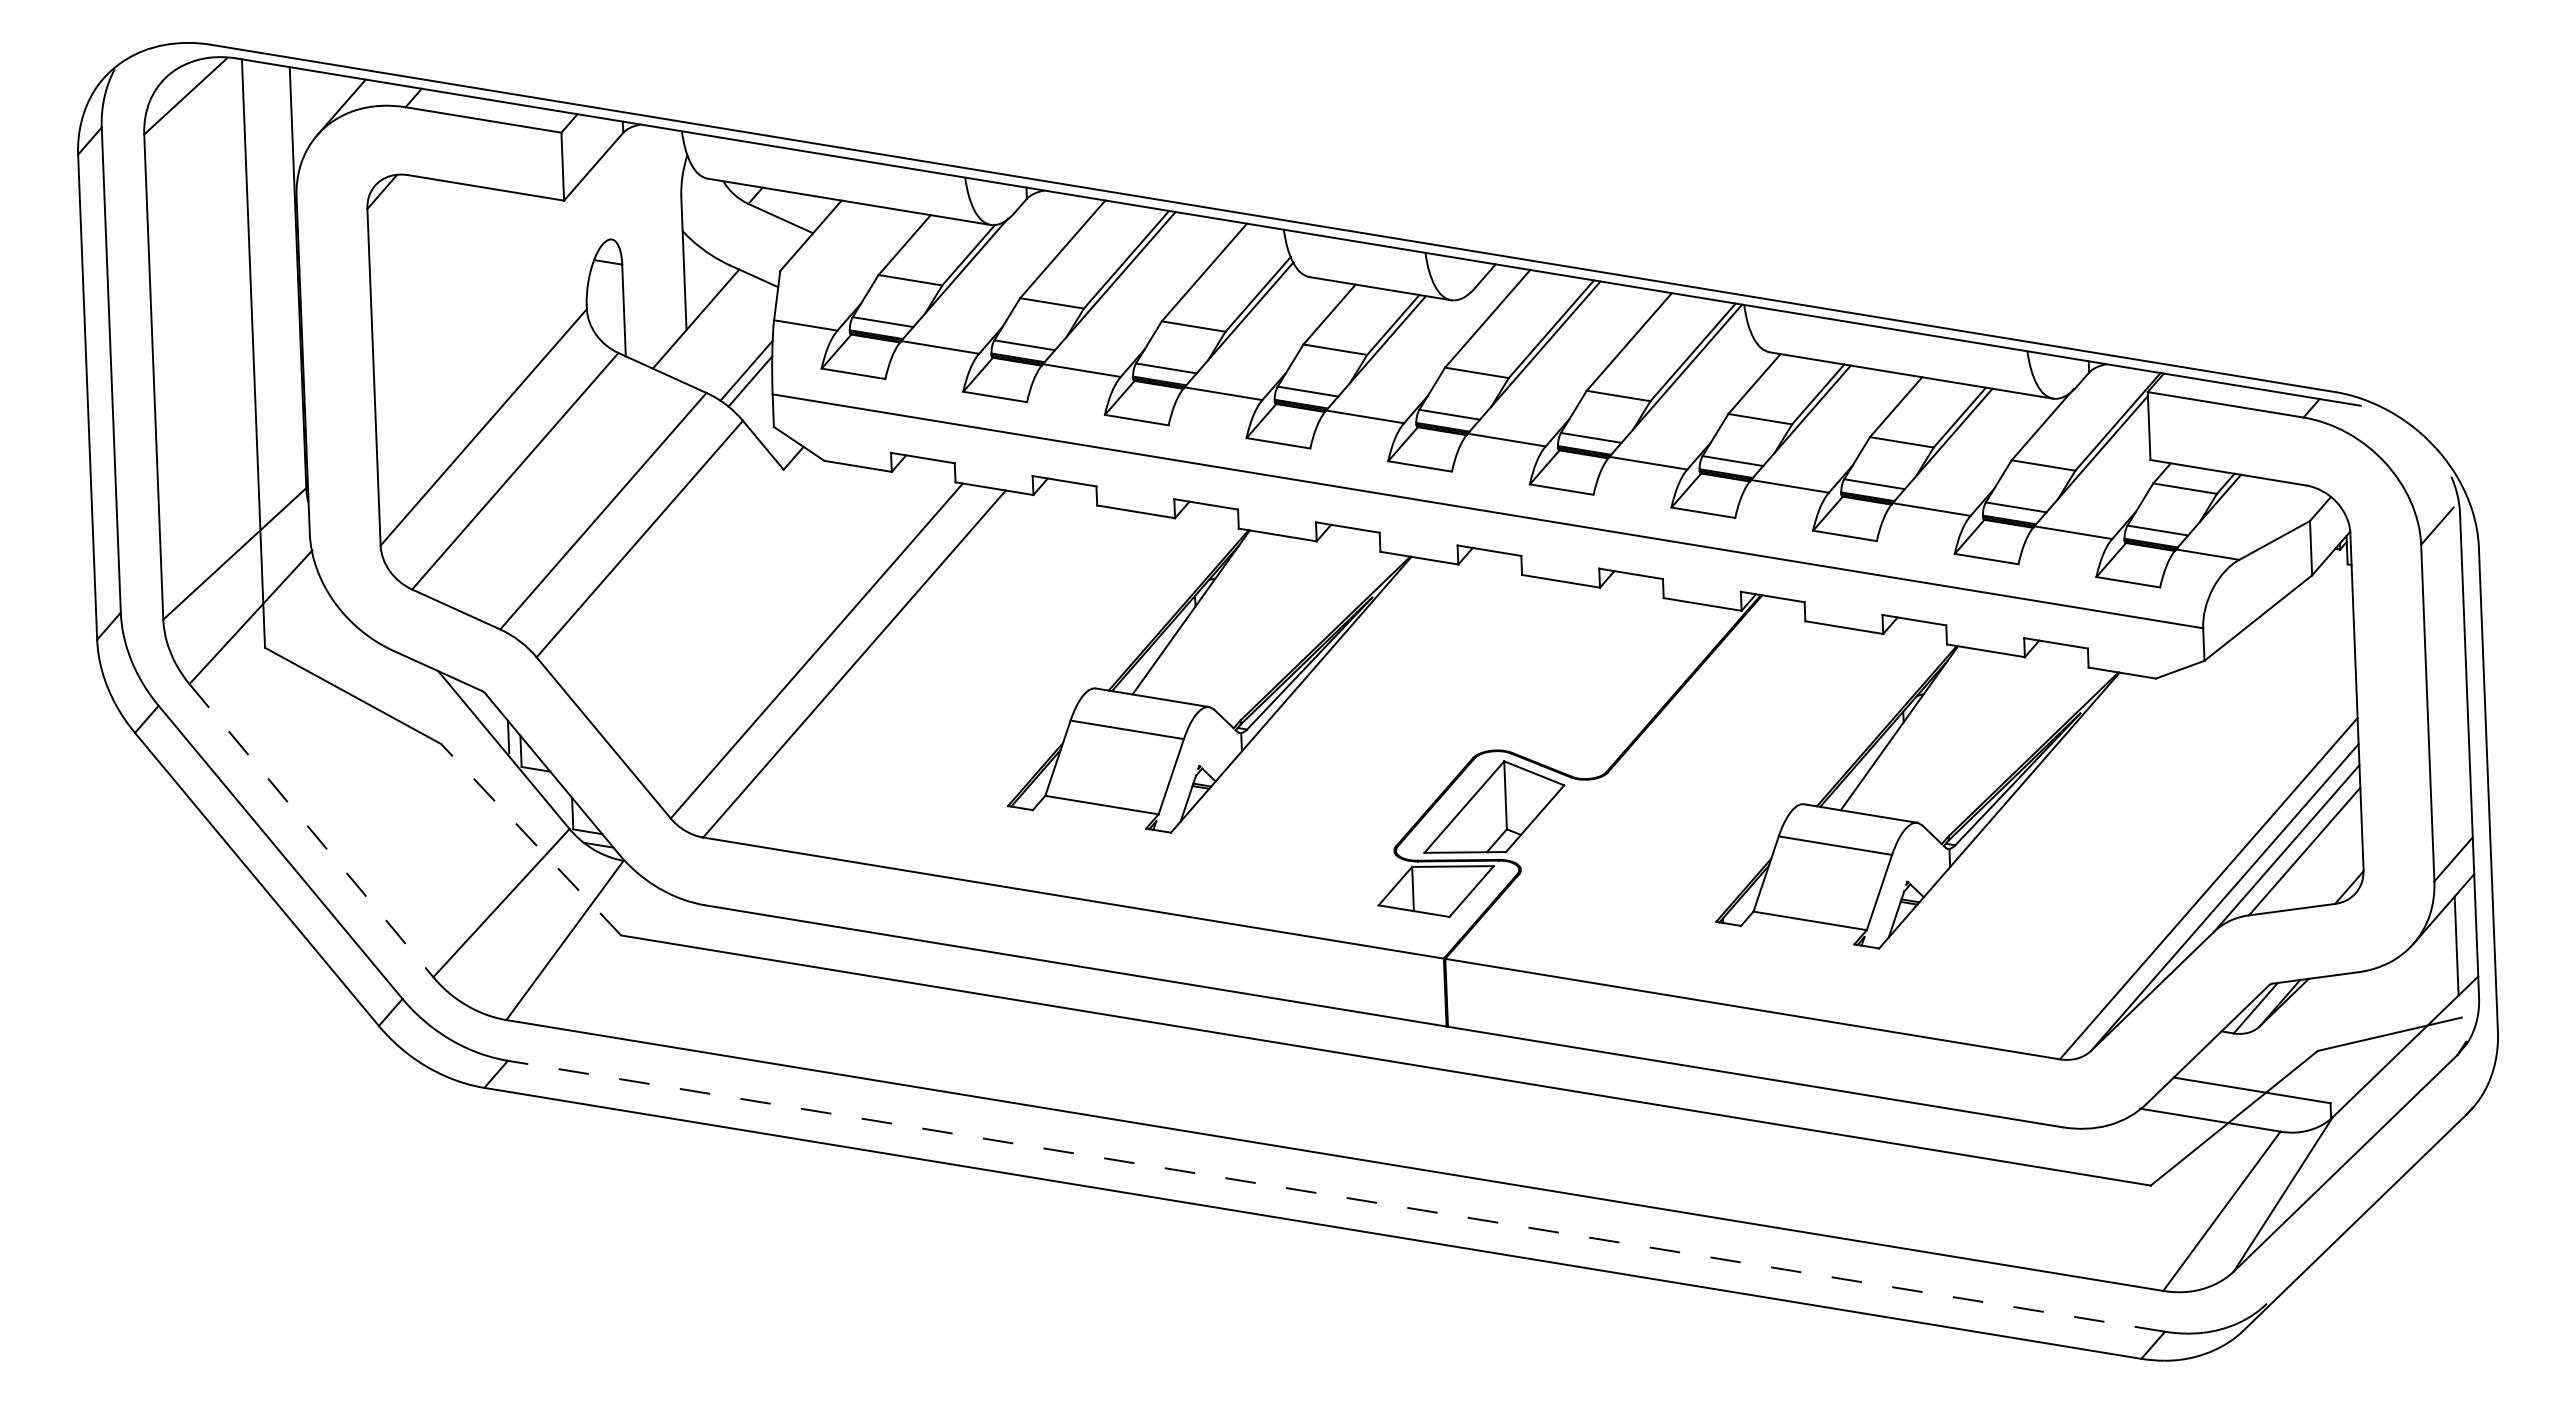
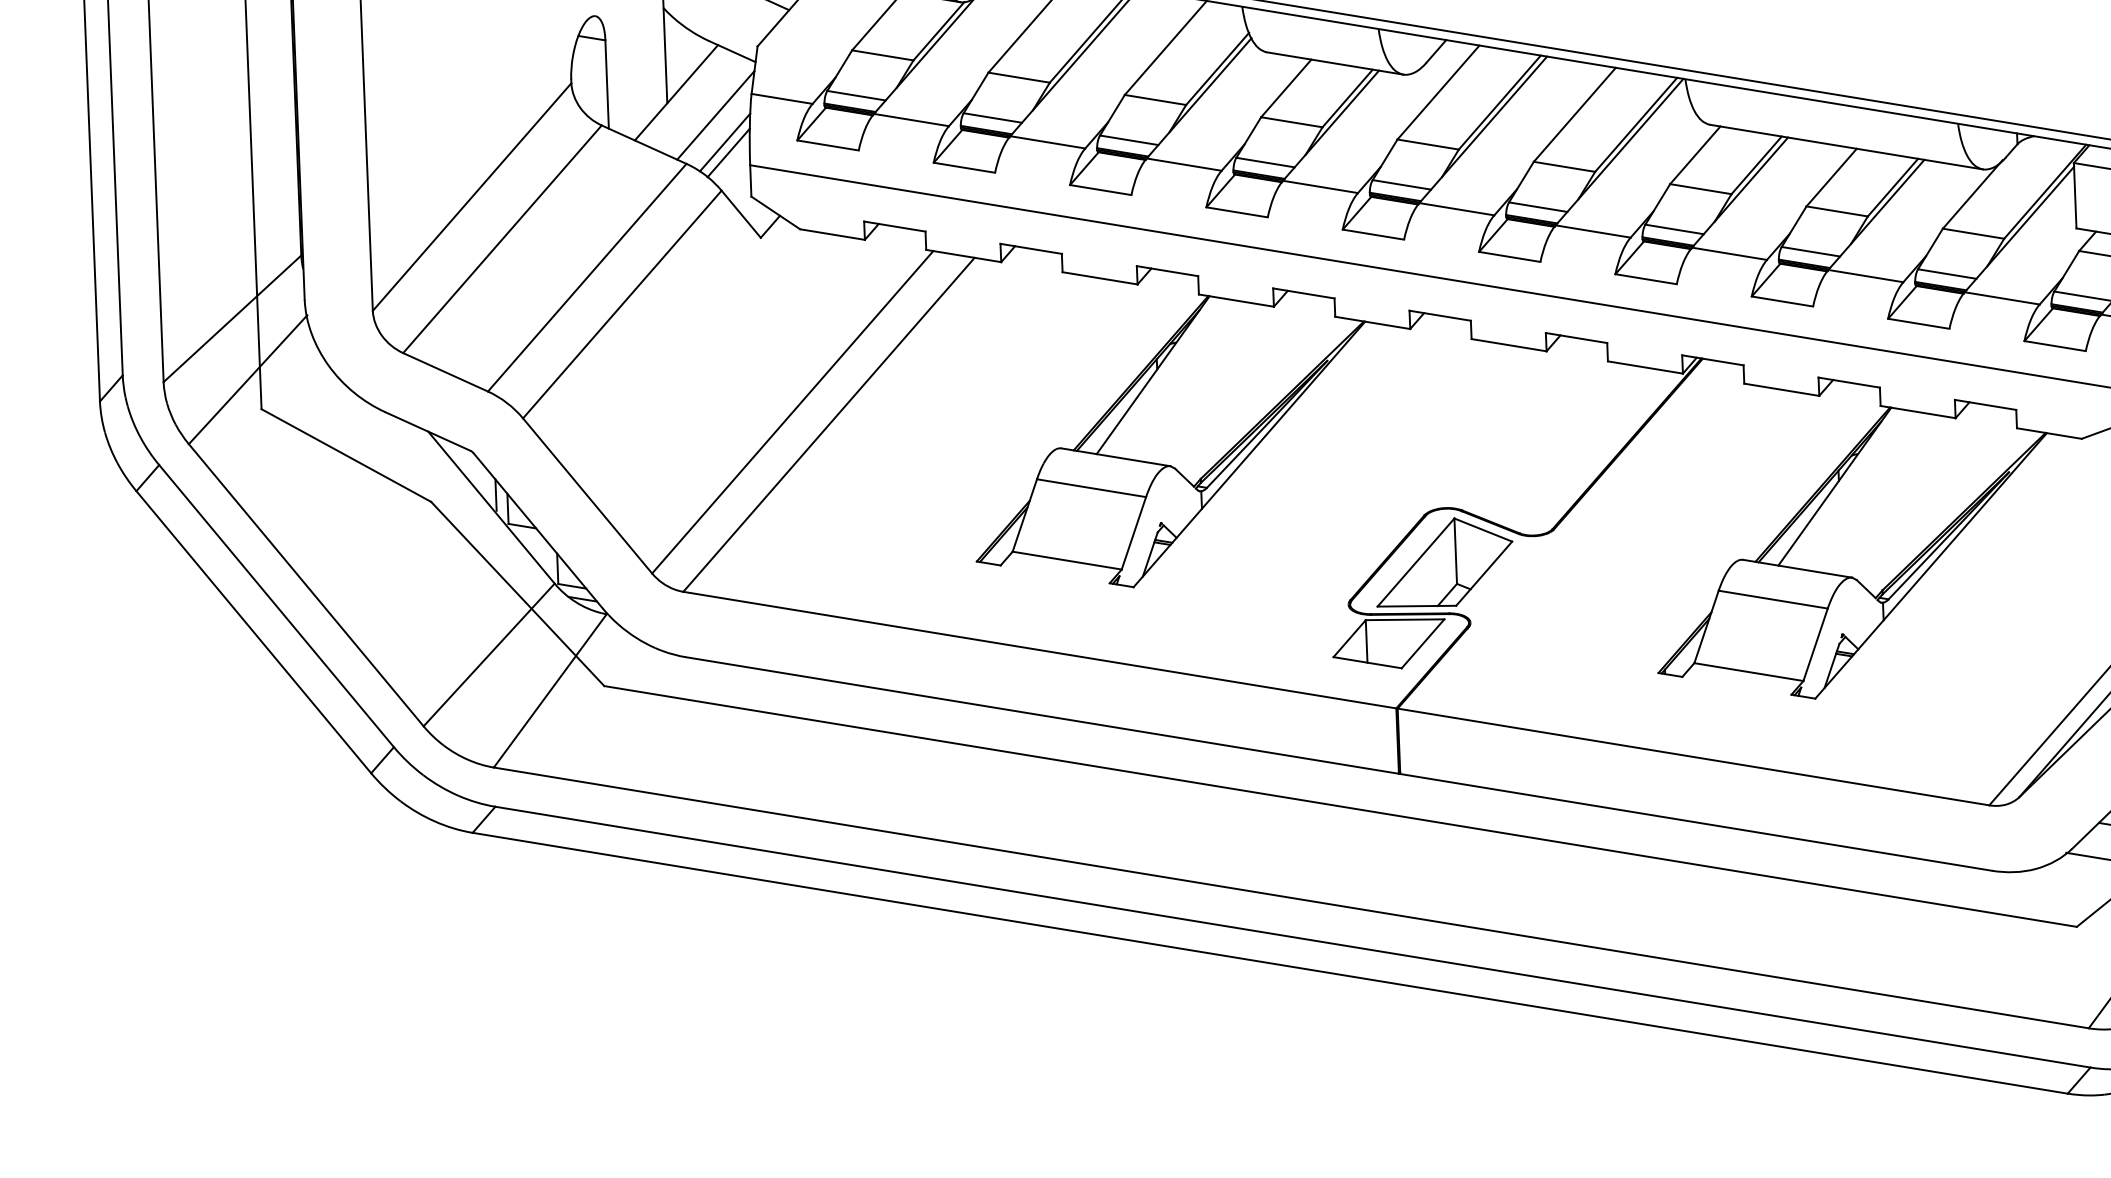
line: (736, 342) -> (715, 115), added
line: (311, 830) -> (306, 585), dashed -> solid
line: (530, 839) -> (517, 593), dashed -> solid
line: (1336, 1196) -> (1292, 937), dashed -> solid

